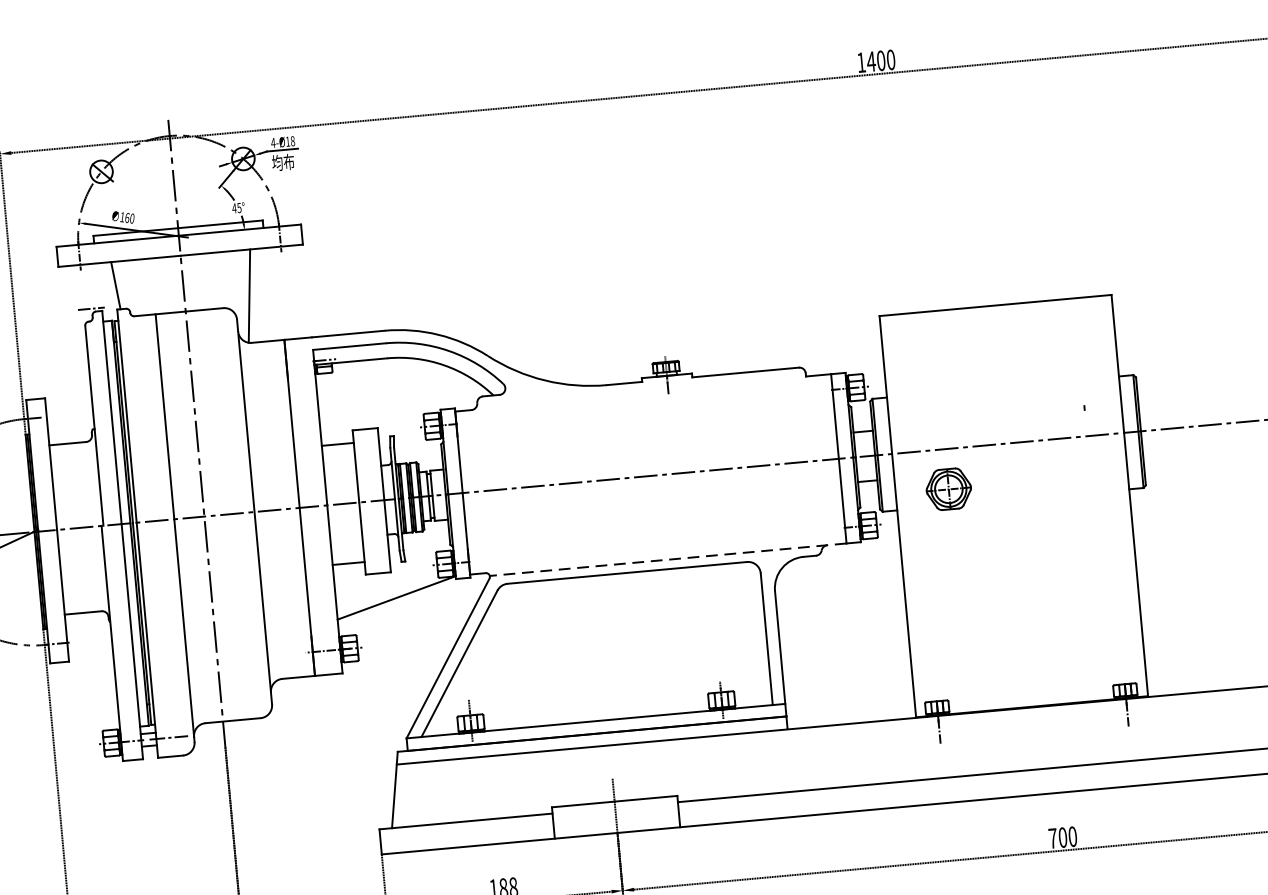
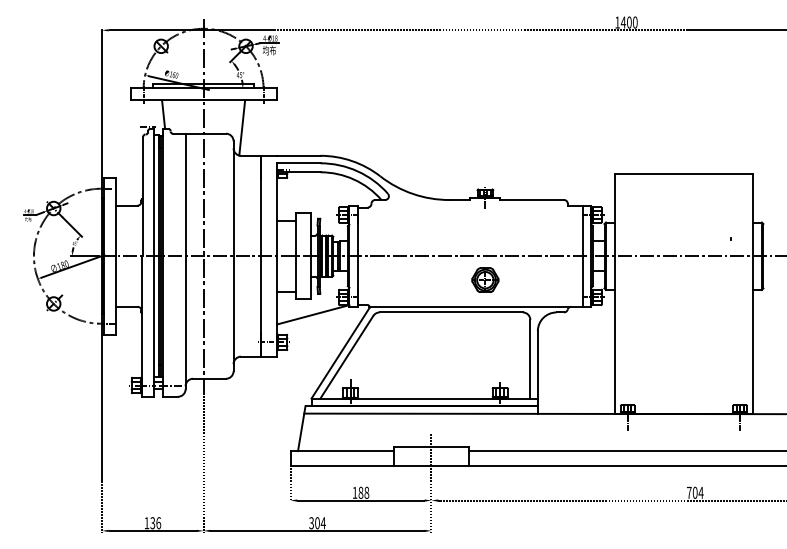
part: (948, 488) -> (485, 279), moved
line: (668, 559) -> (476, 306), dashed -> solid
text: (1071, 836) -> (700, 492), 700 -> 704

